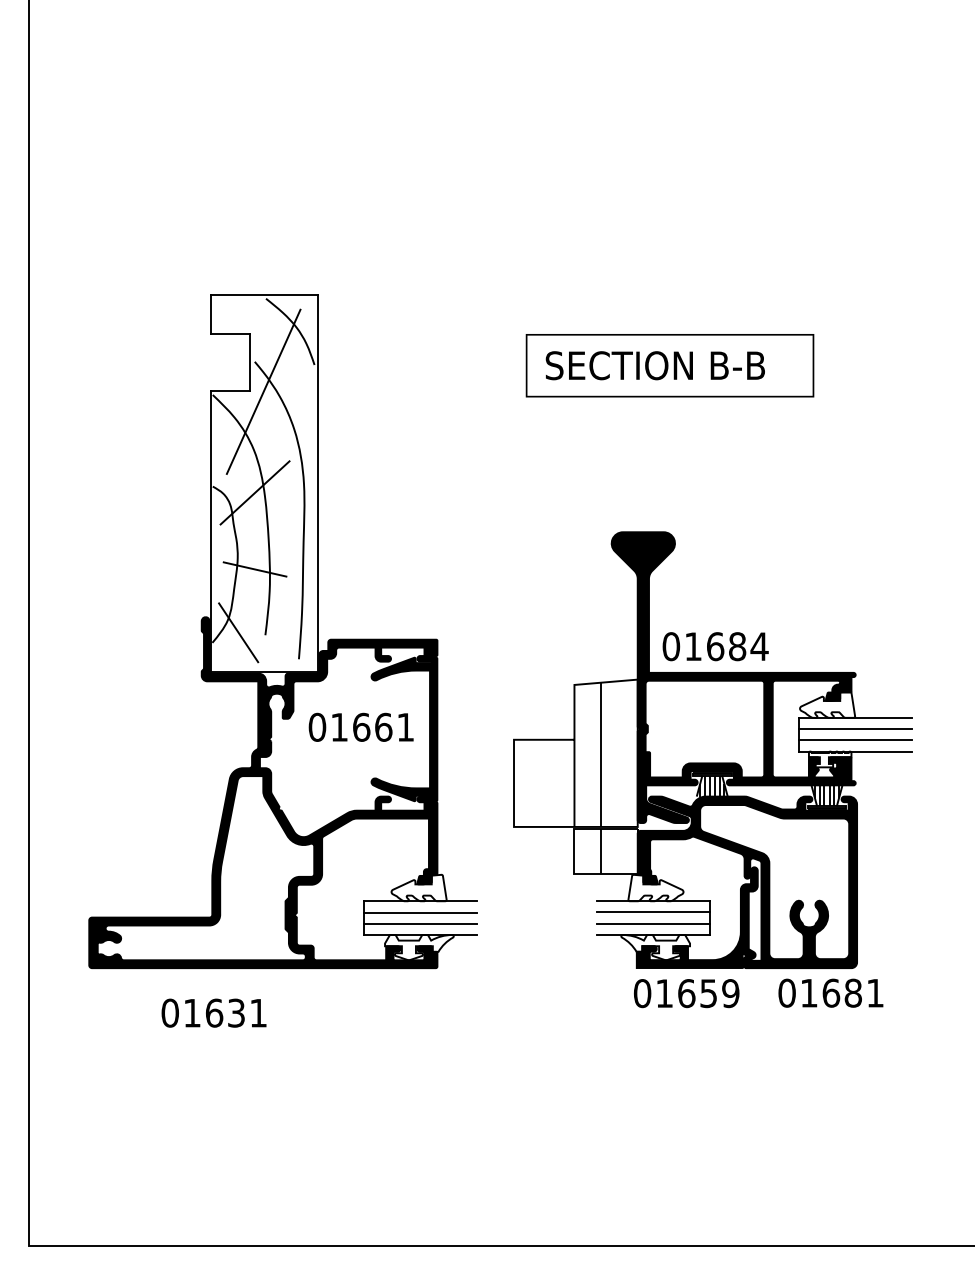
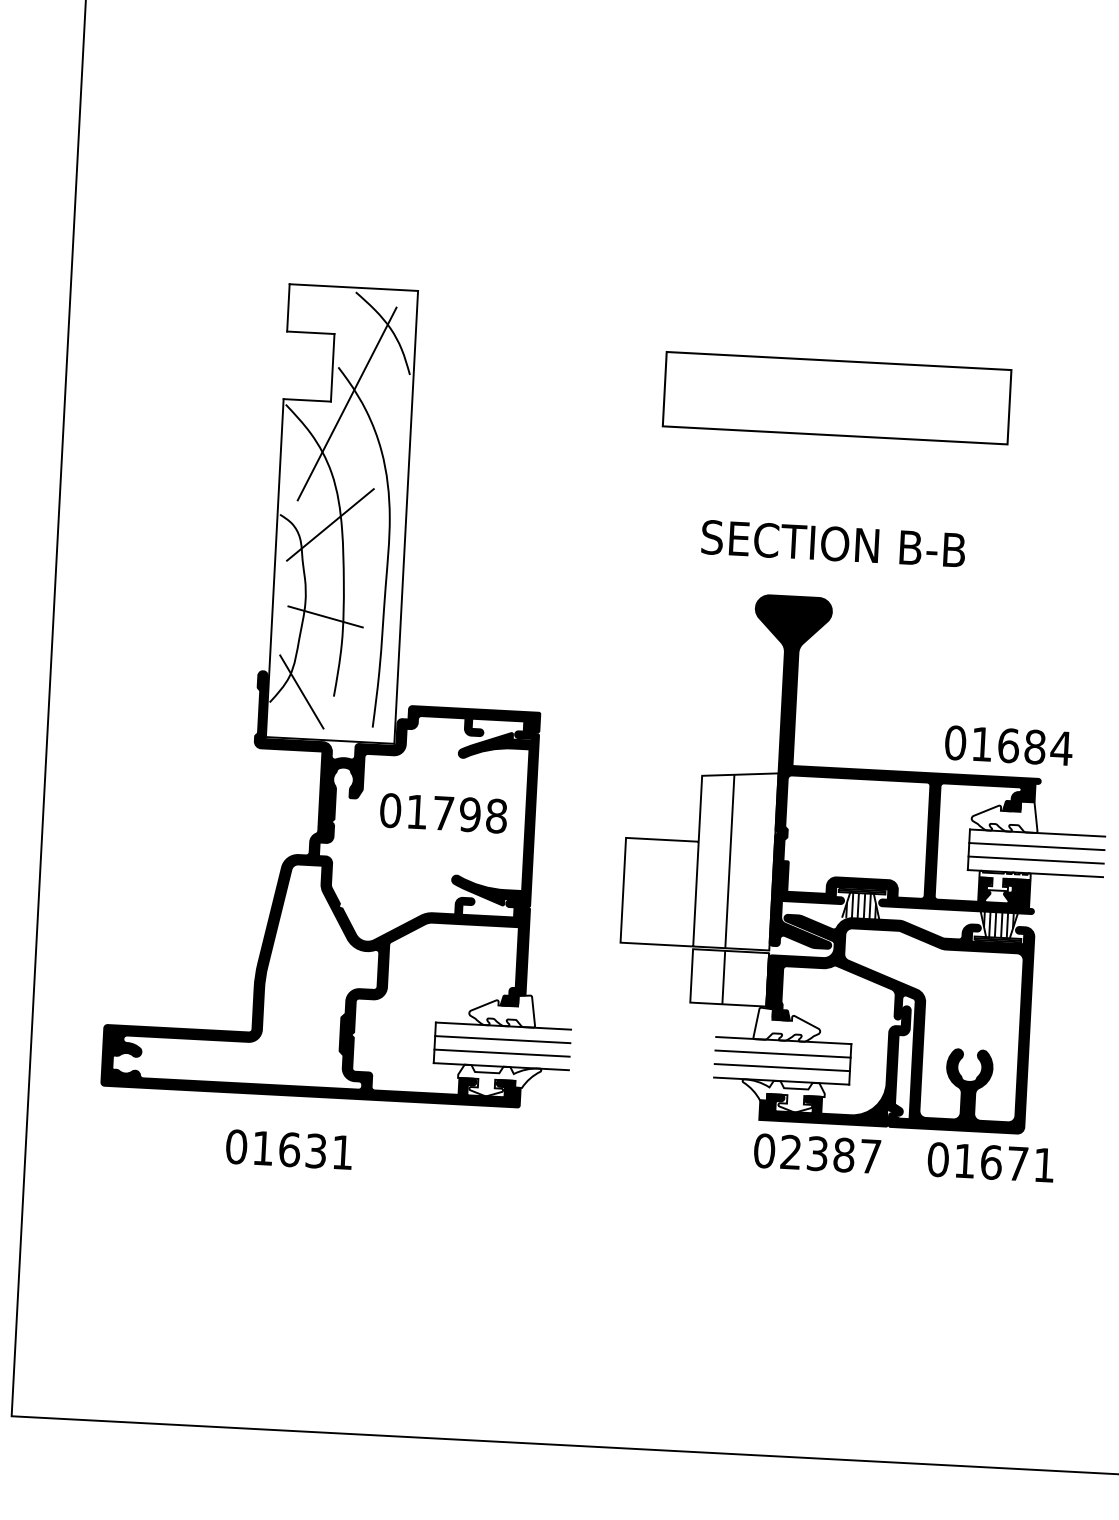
text: (654, 365) -> (832, 543), moved
text: (715, 646) -> (1008, 745), moved
text: (383, 726) -> (470, 813), 01661 -> 01798
text: (852, 992) -> (1016, 1162), 01681 -> 01671
text: (697, 993) -> (830, 1154), 01659 -> 02387
text: (213, 1012) -> (288, 1148), moved

